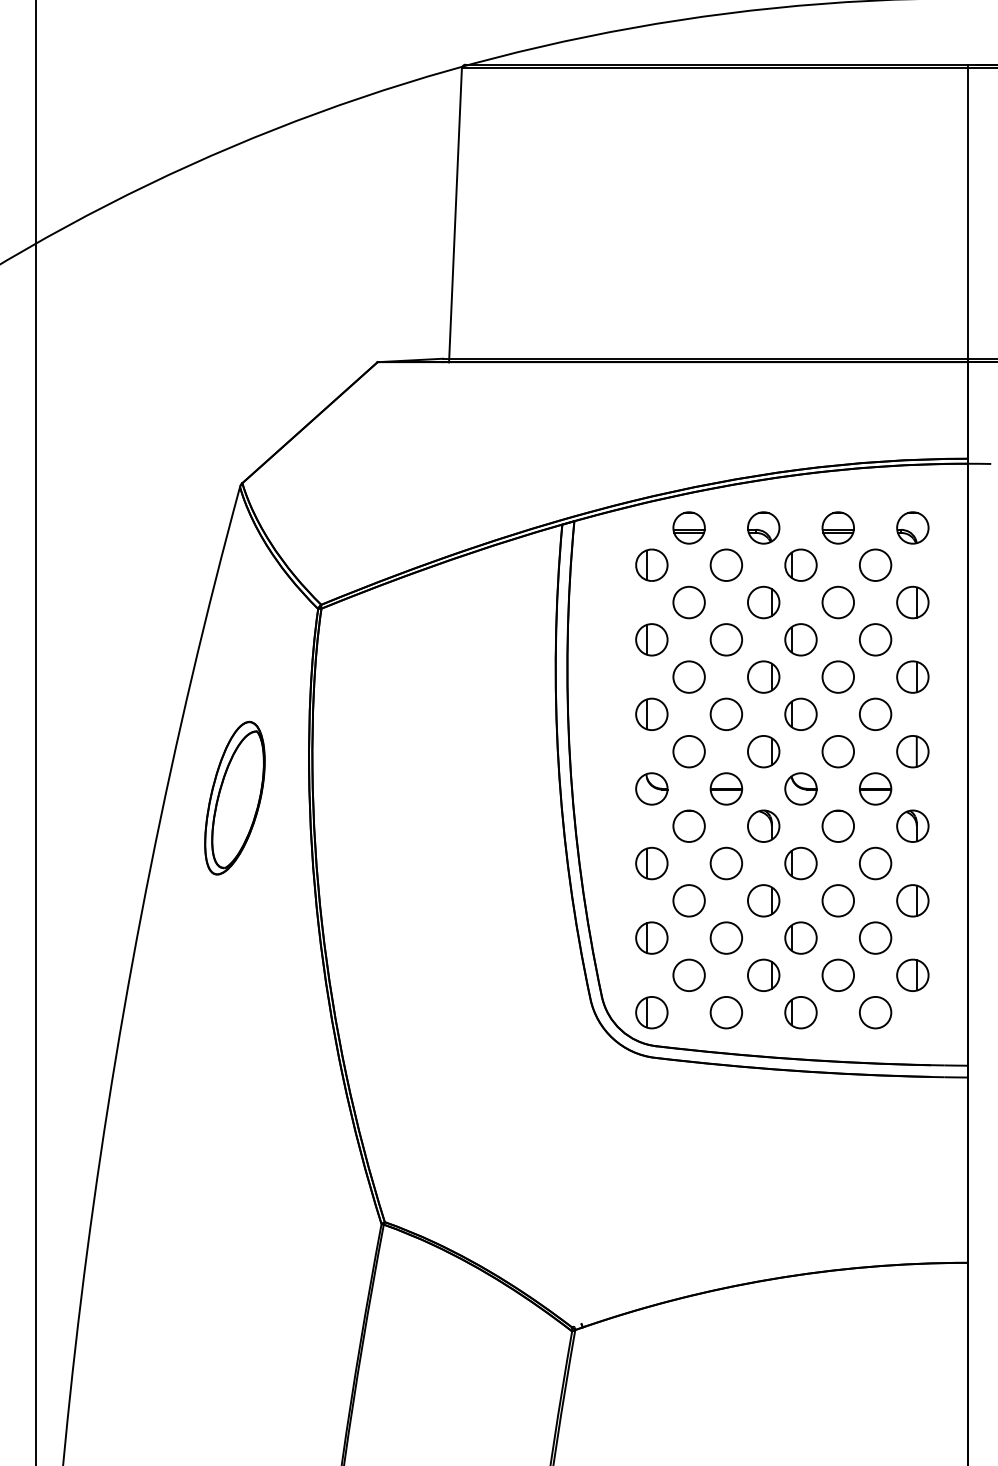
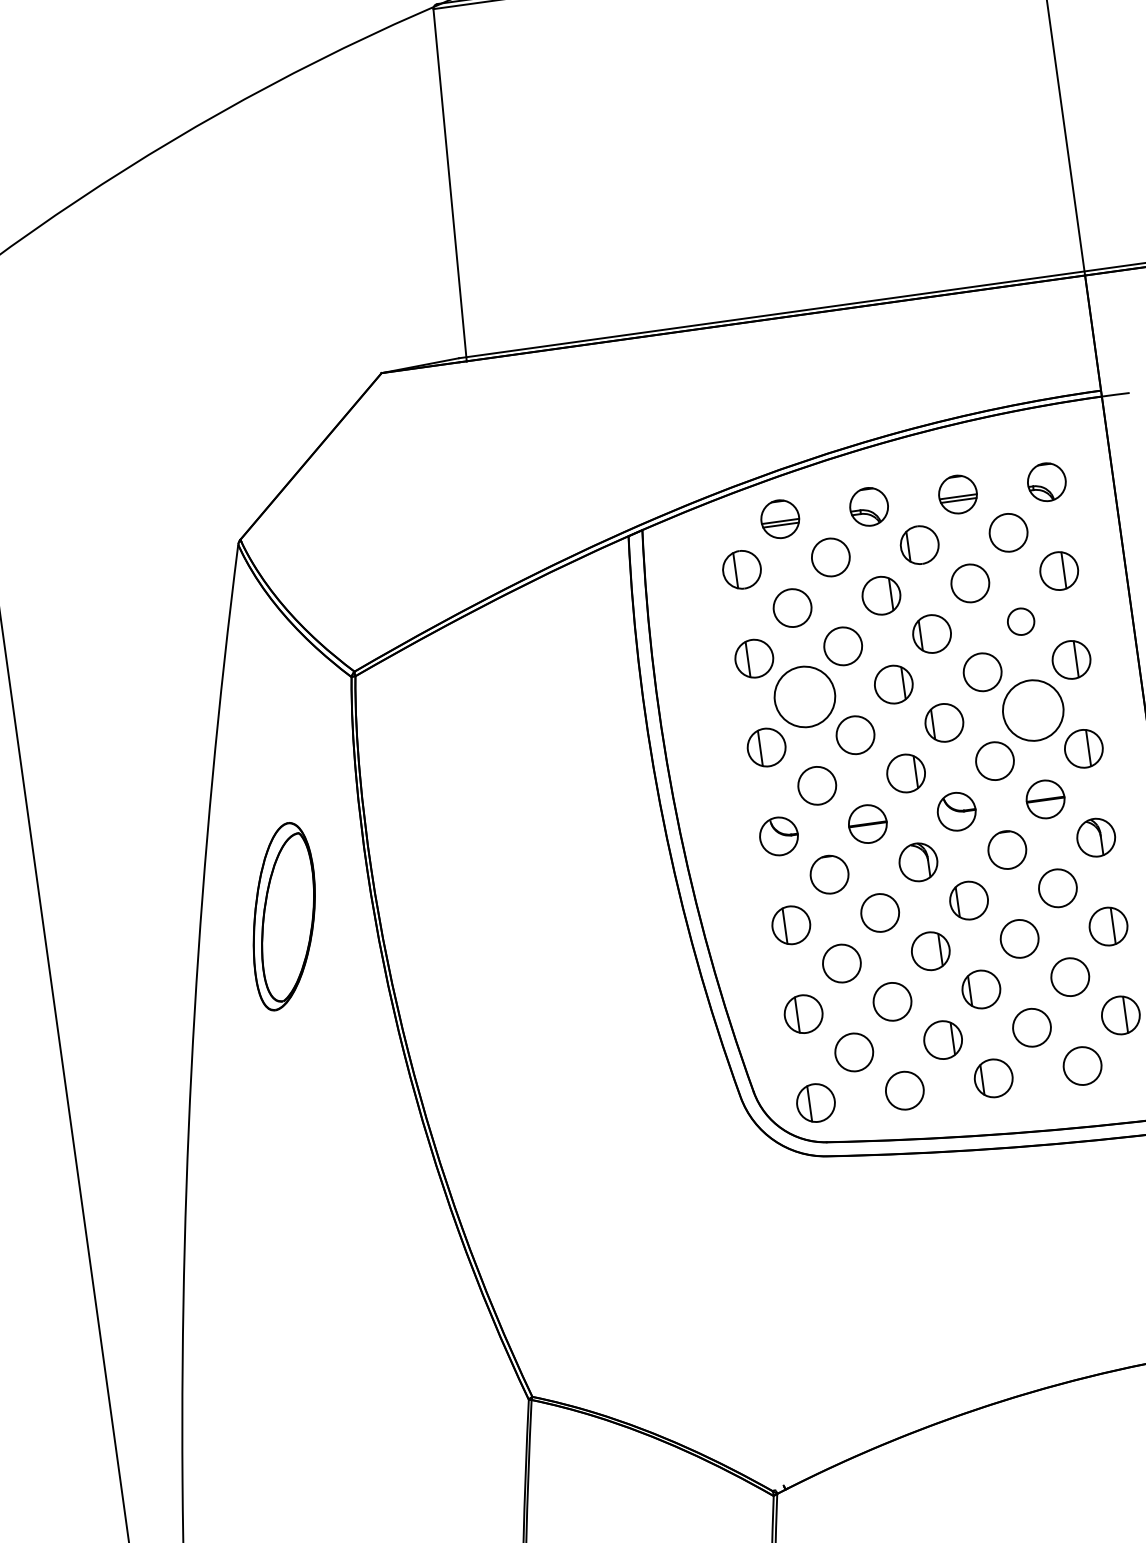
circle: (875, 639) -> (1020, 621), size x0.7
circle: (688, 676) -> (804, 696), size x1.6
circle: (875, 714) -> (1033, 710), size x1.6

